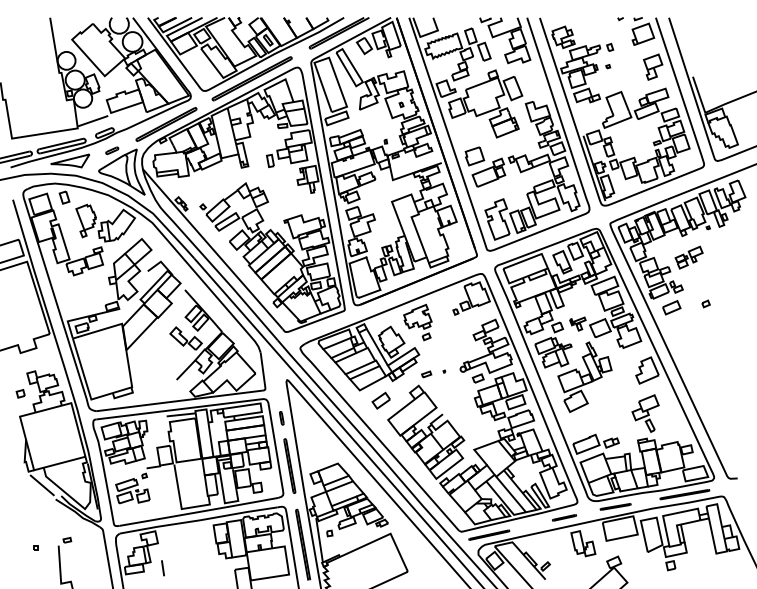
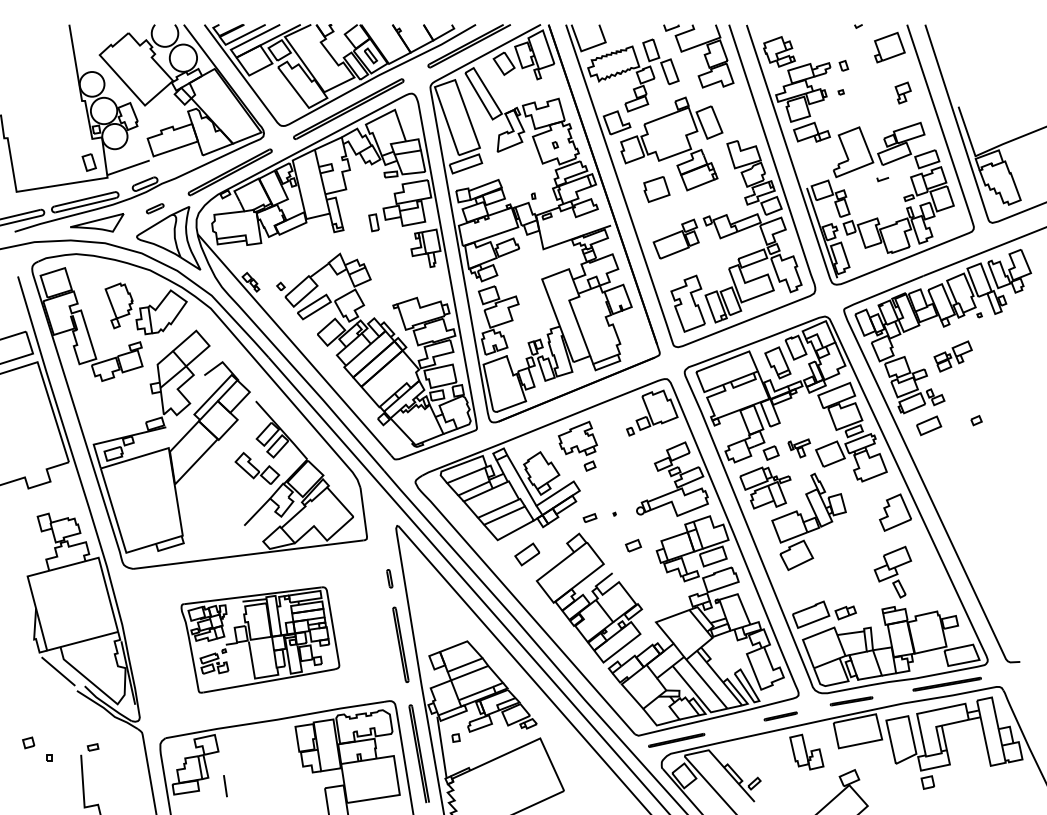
line: (638, 19) -> (882, 179), moved
part: (652, 66) -> (902, 92), size x0.6
part: (474, 156) -> (656, 189), moved
part: (63, 197) -> (88, 162), moved
part: (478, 378) -> (633, 545), moved
part: (20, 393) -> (28, 742), moved
part: (188, 462) -> (260, 639), size x0.6

